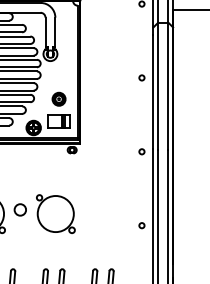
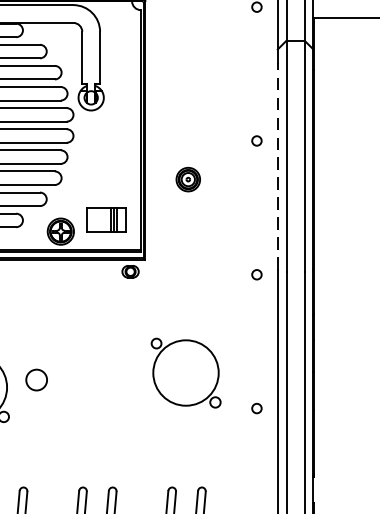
line: (153, 91) -> (277, 165), solid -> dashed
part: (58, 98) -> (187, 178), moved
part: (55, 213) -> (185, 372), moved

